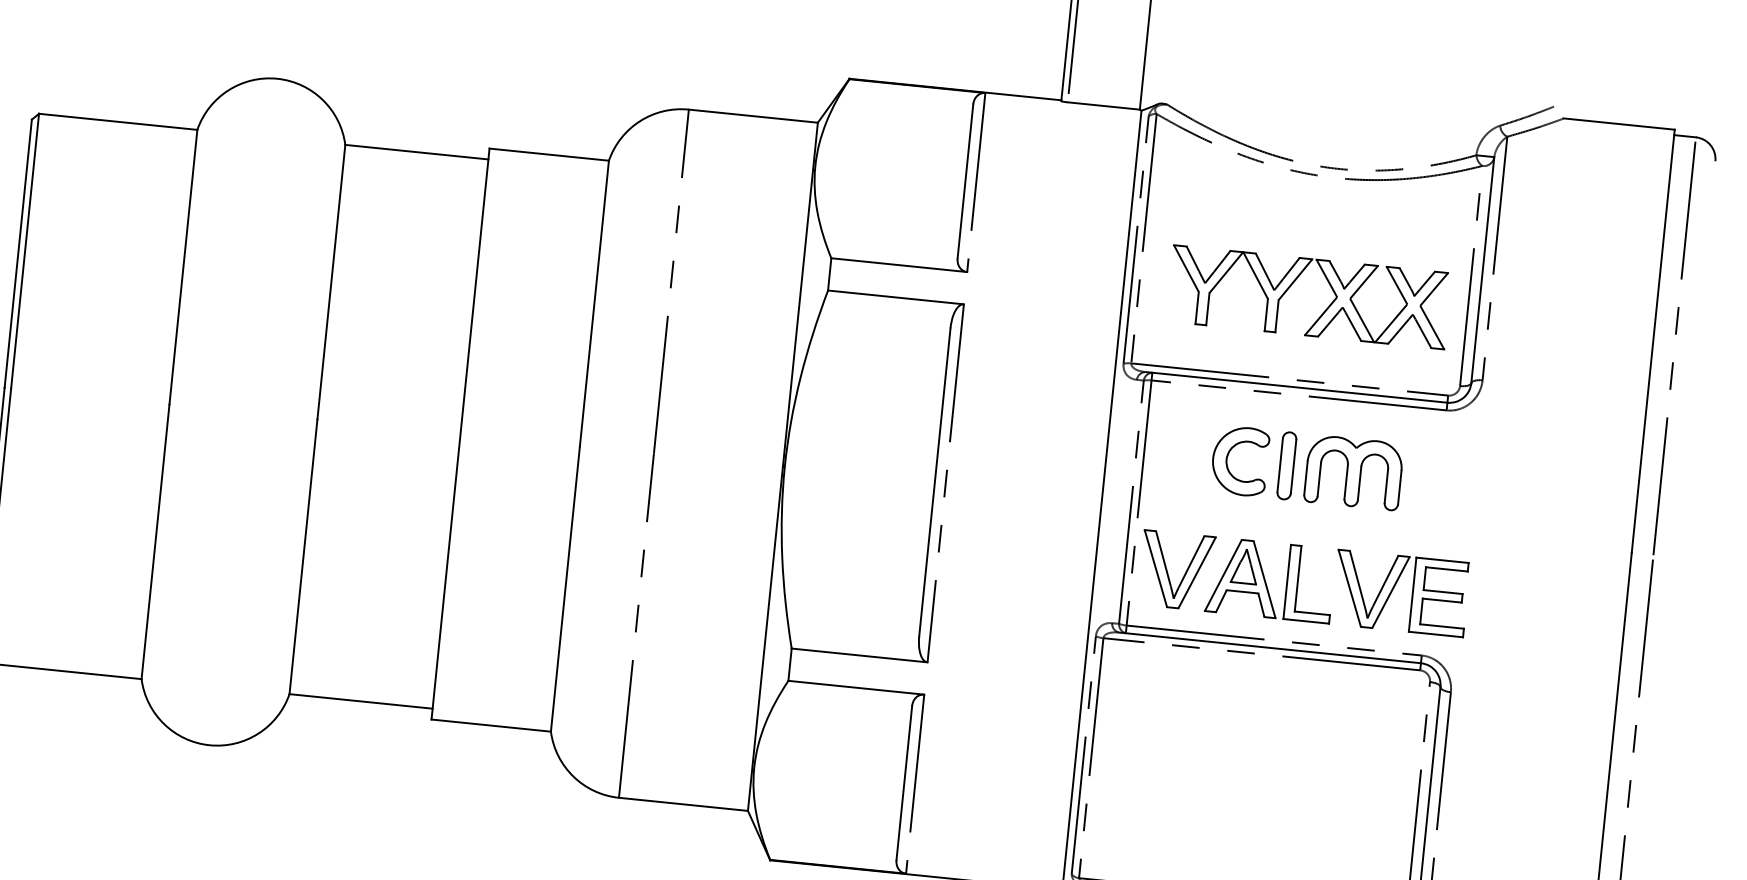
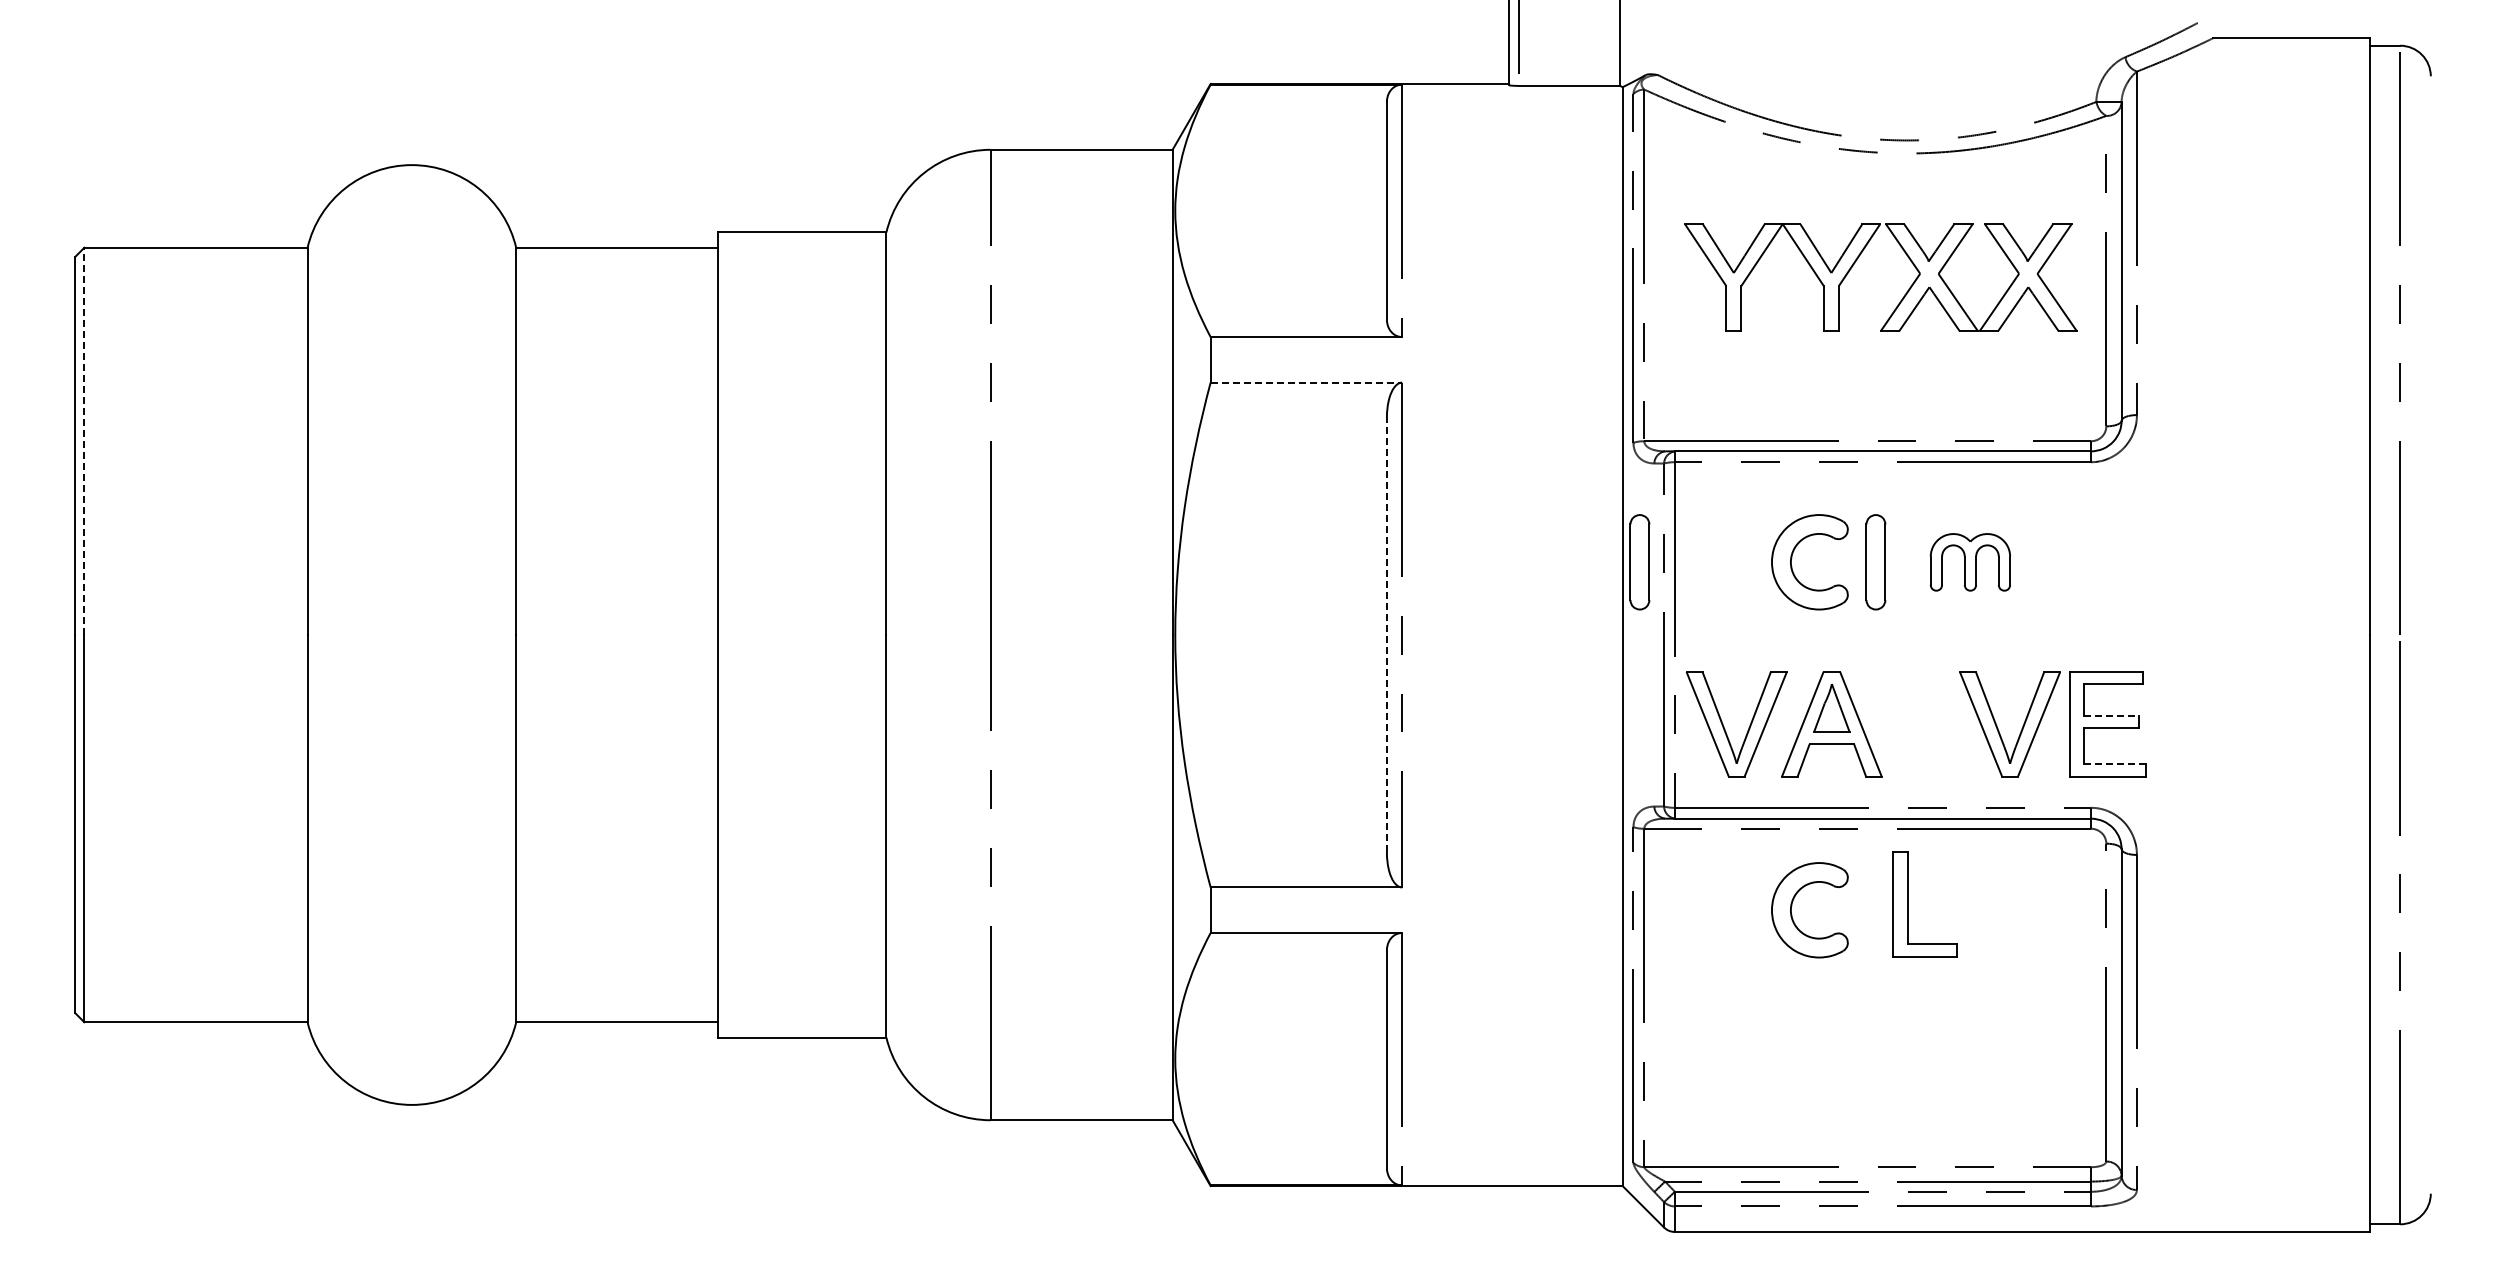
line: (25, 251) -> (84, 441), solid -> dashed
part: (1293, 283) -> (1857, 260), moved
line: (896, 297) -> (1306, 382), solid -> dashed
part: (1119, 449) -> (1639, 562), added
part: (1353, 472) -> (1970, 562), size x0.6
line: (934, 481) -> (1386, 634), solid -> dashed
part: (1298, 583) -> (1908, 904), moved
line: (1443, 592) -> (2112, 716), solid -> dashed
line: (1442, 626) -> (2115, 764), solid -> dashed
part: (1202, 703) -> (1792, 906), added

